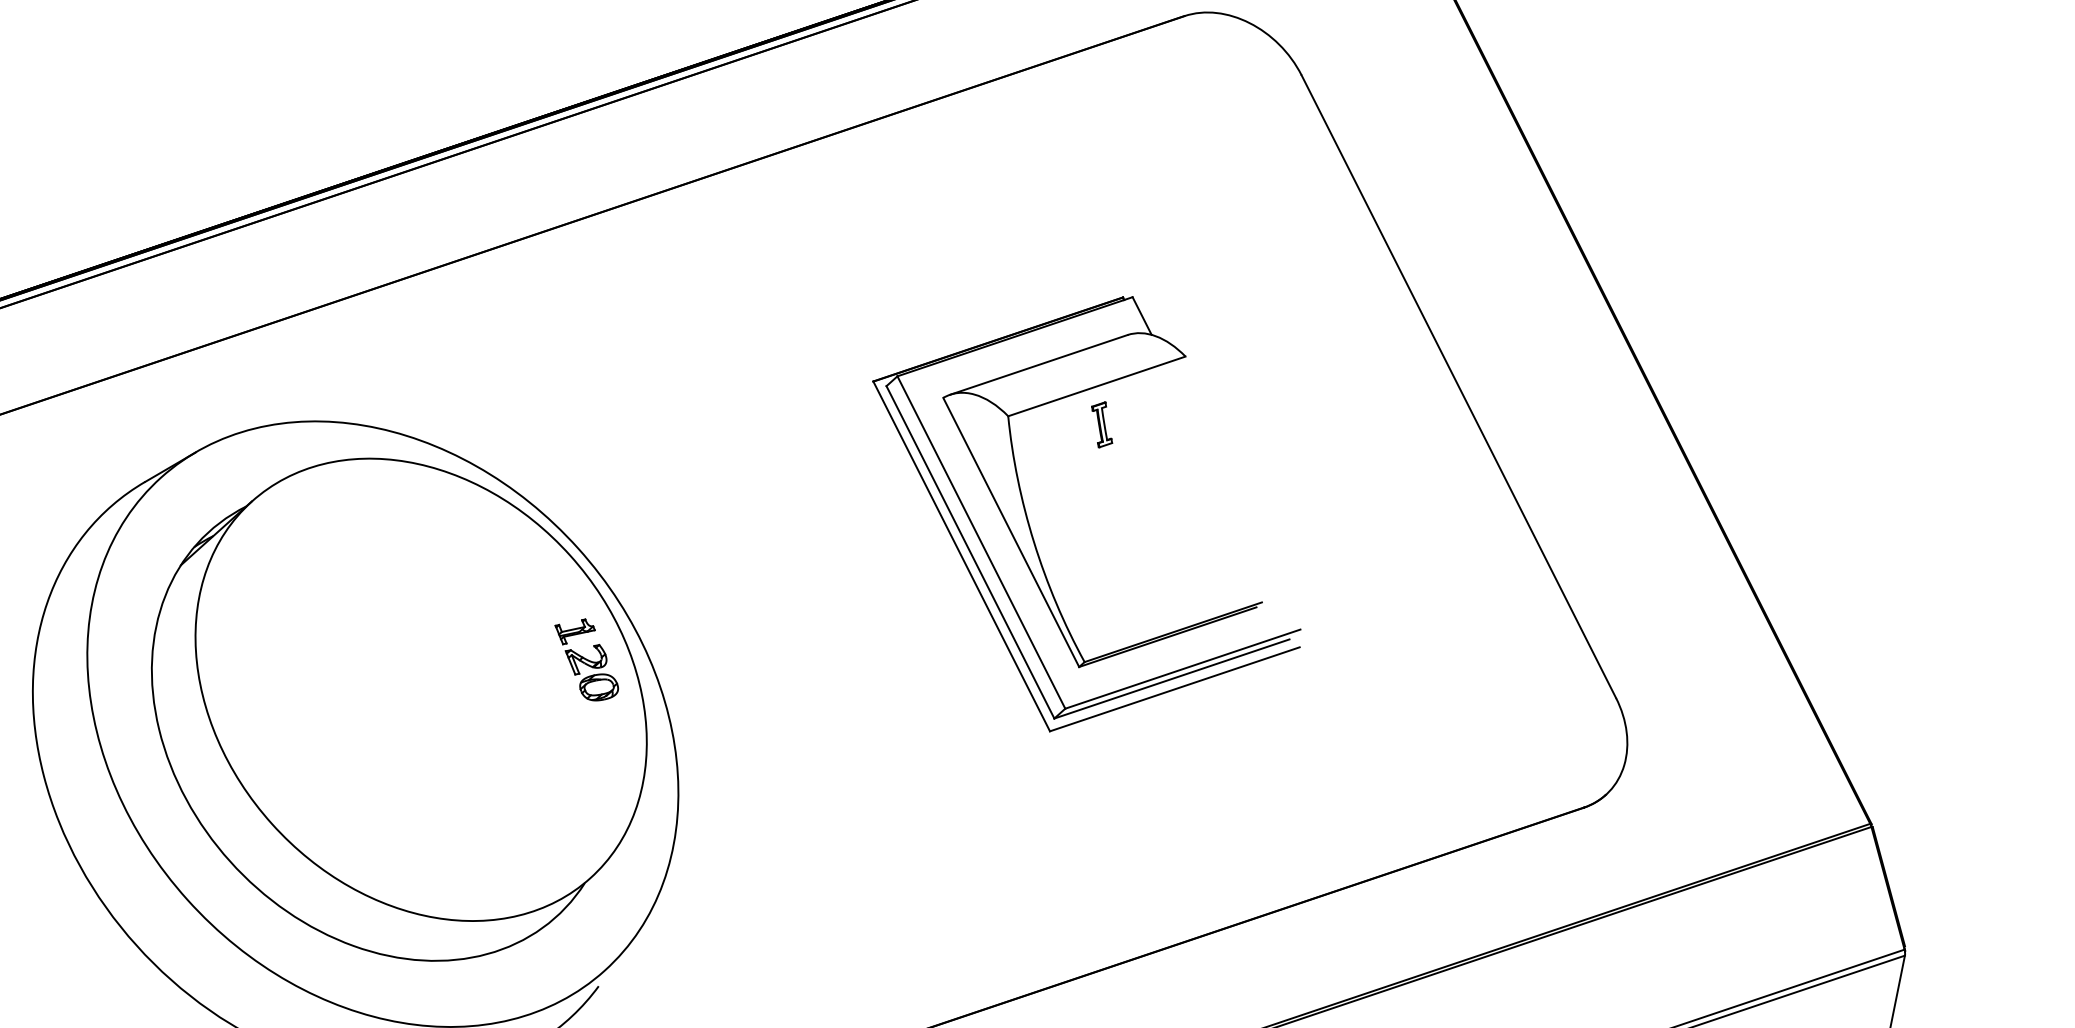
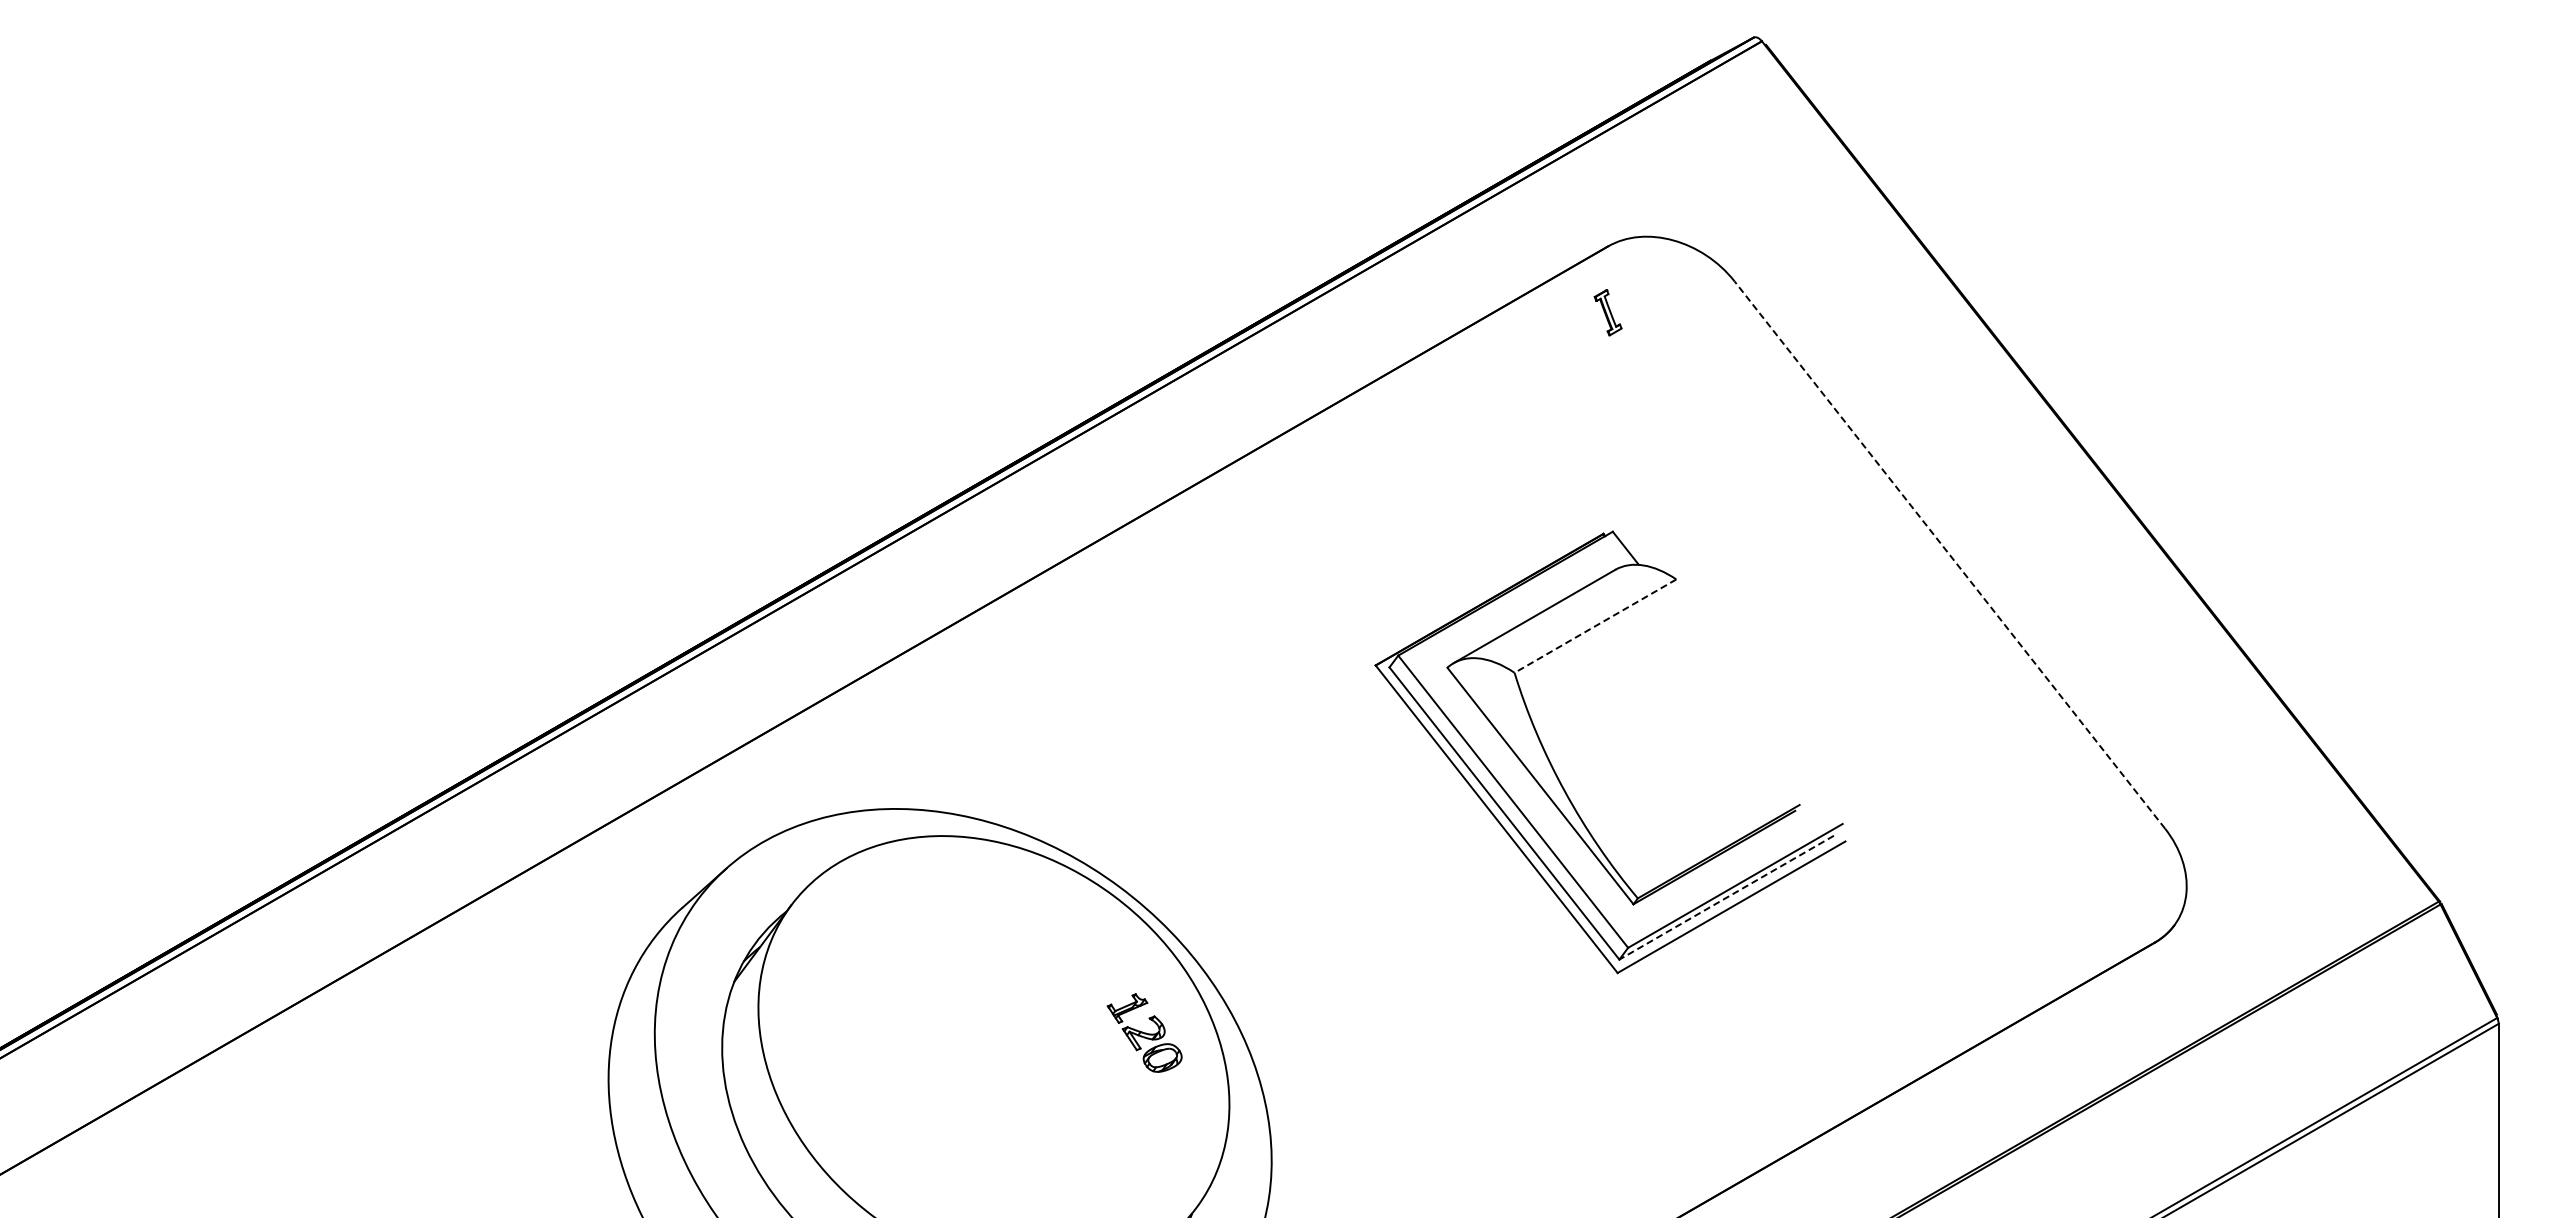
line: (1096, 386) -> (1595, 626), solid -> dashed
line: (1458, 386) -> (1949, 554), solid -> dashed
part: (1101, 424) -> (1607, 312), moved
part: (586, 658) -> (1144, 1032), moved
line: (1171, 678) -> (1726, 897), solid -> dashed

